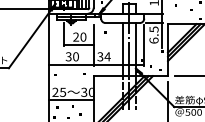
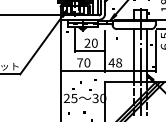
text: (68, 56) -> (79, 62), 30 -> 70
text: (103, 56) -> (114, 62), 34 -> 48
line: (71, 100) -> (82, 106), removed

